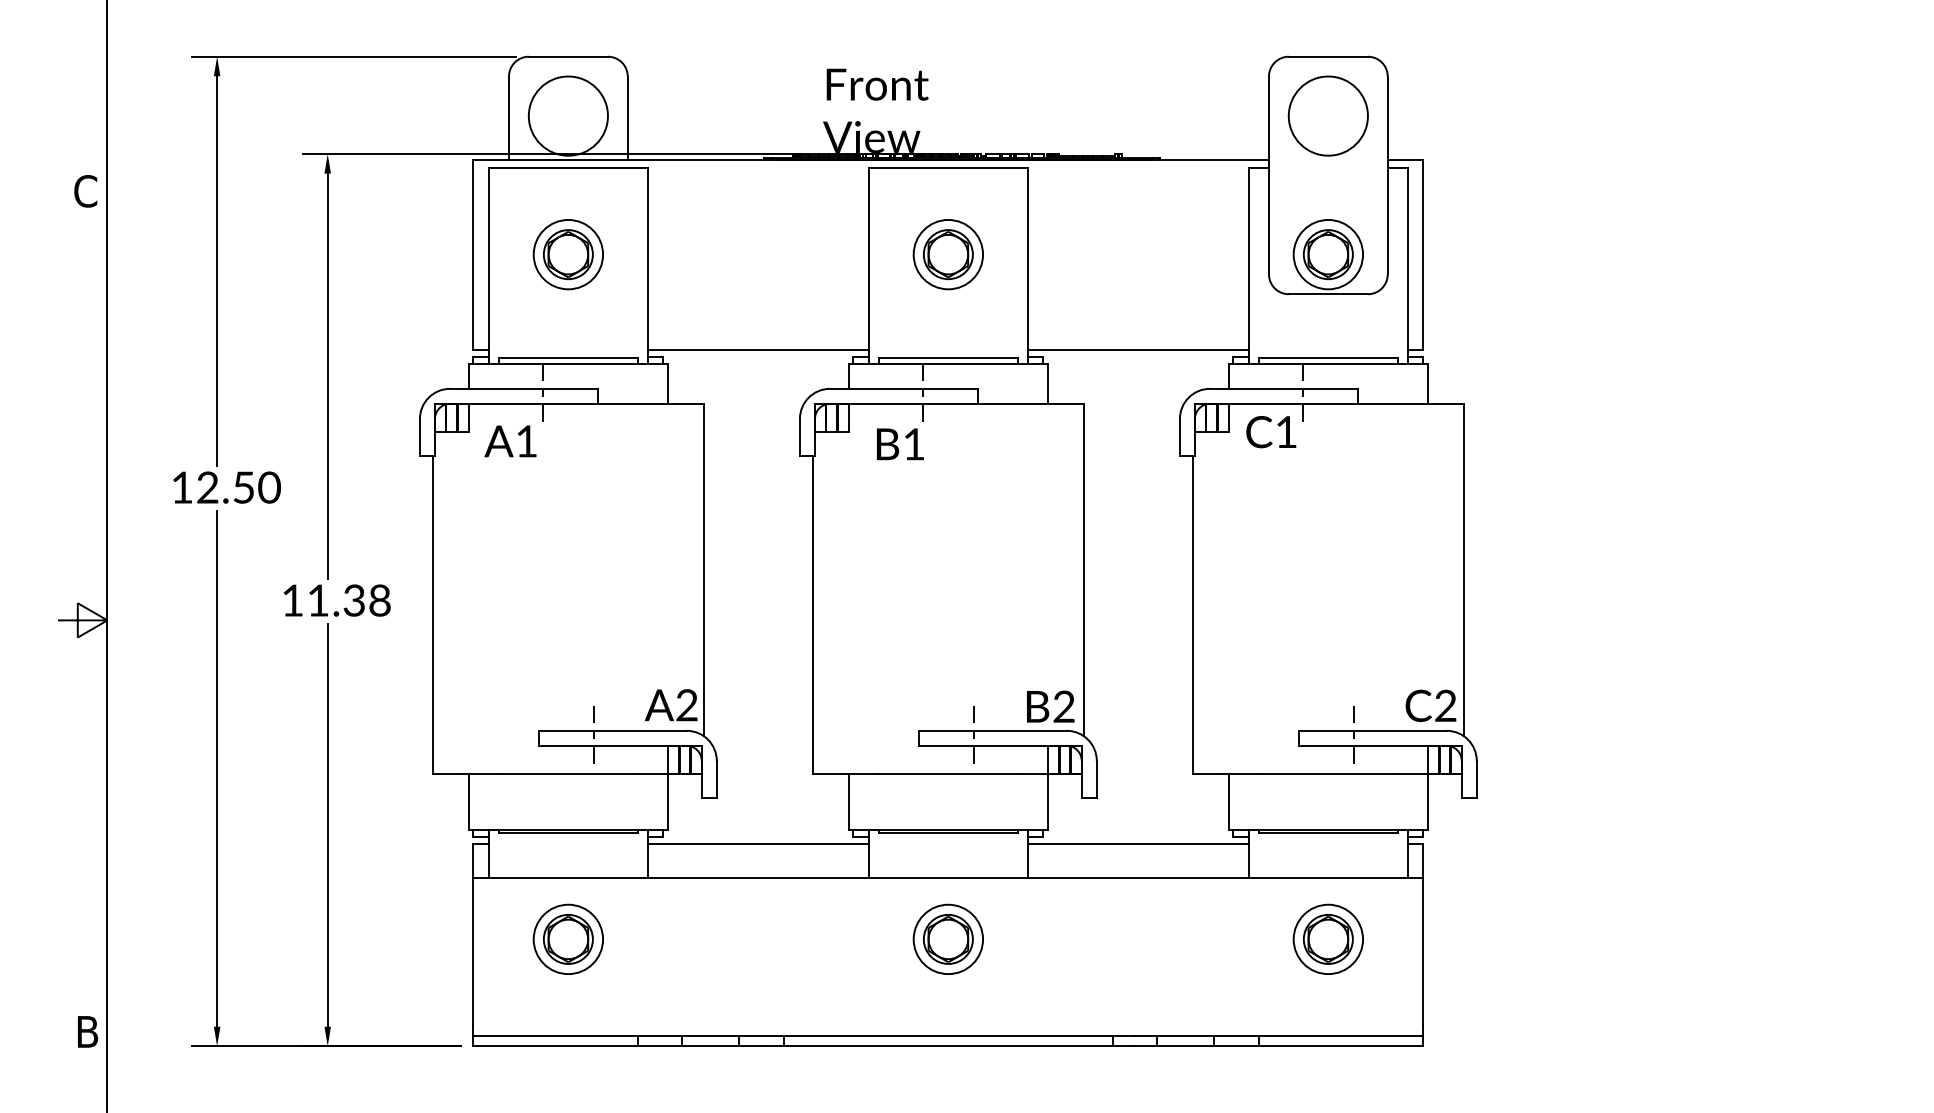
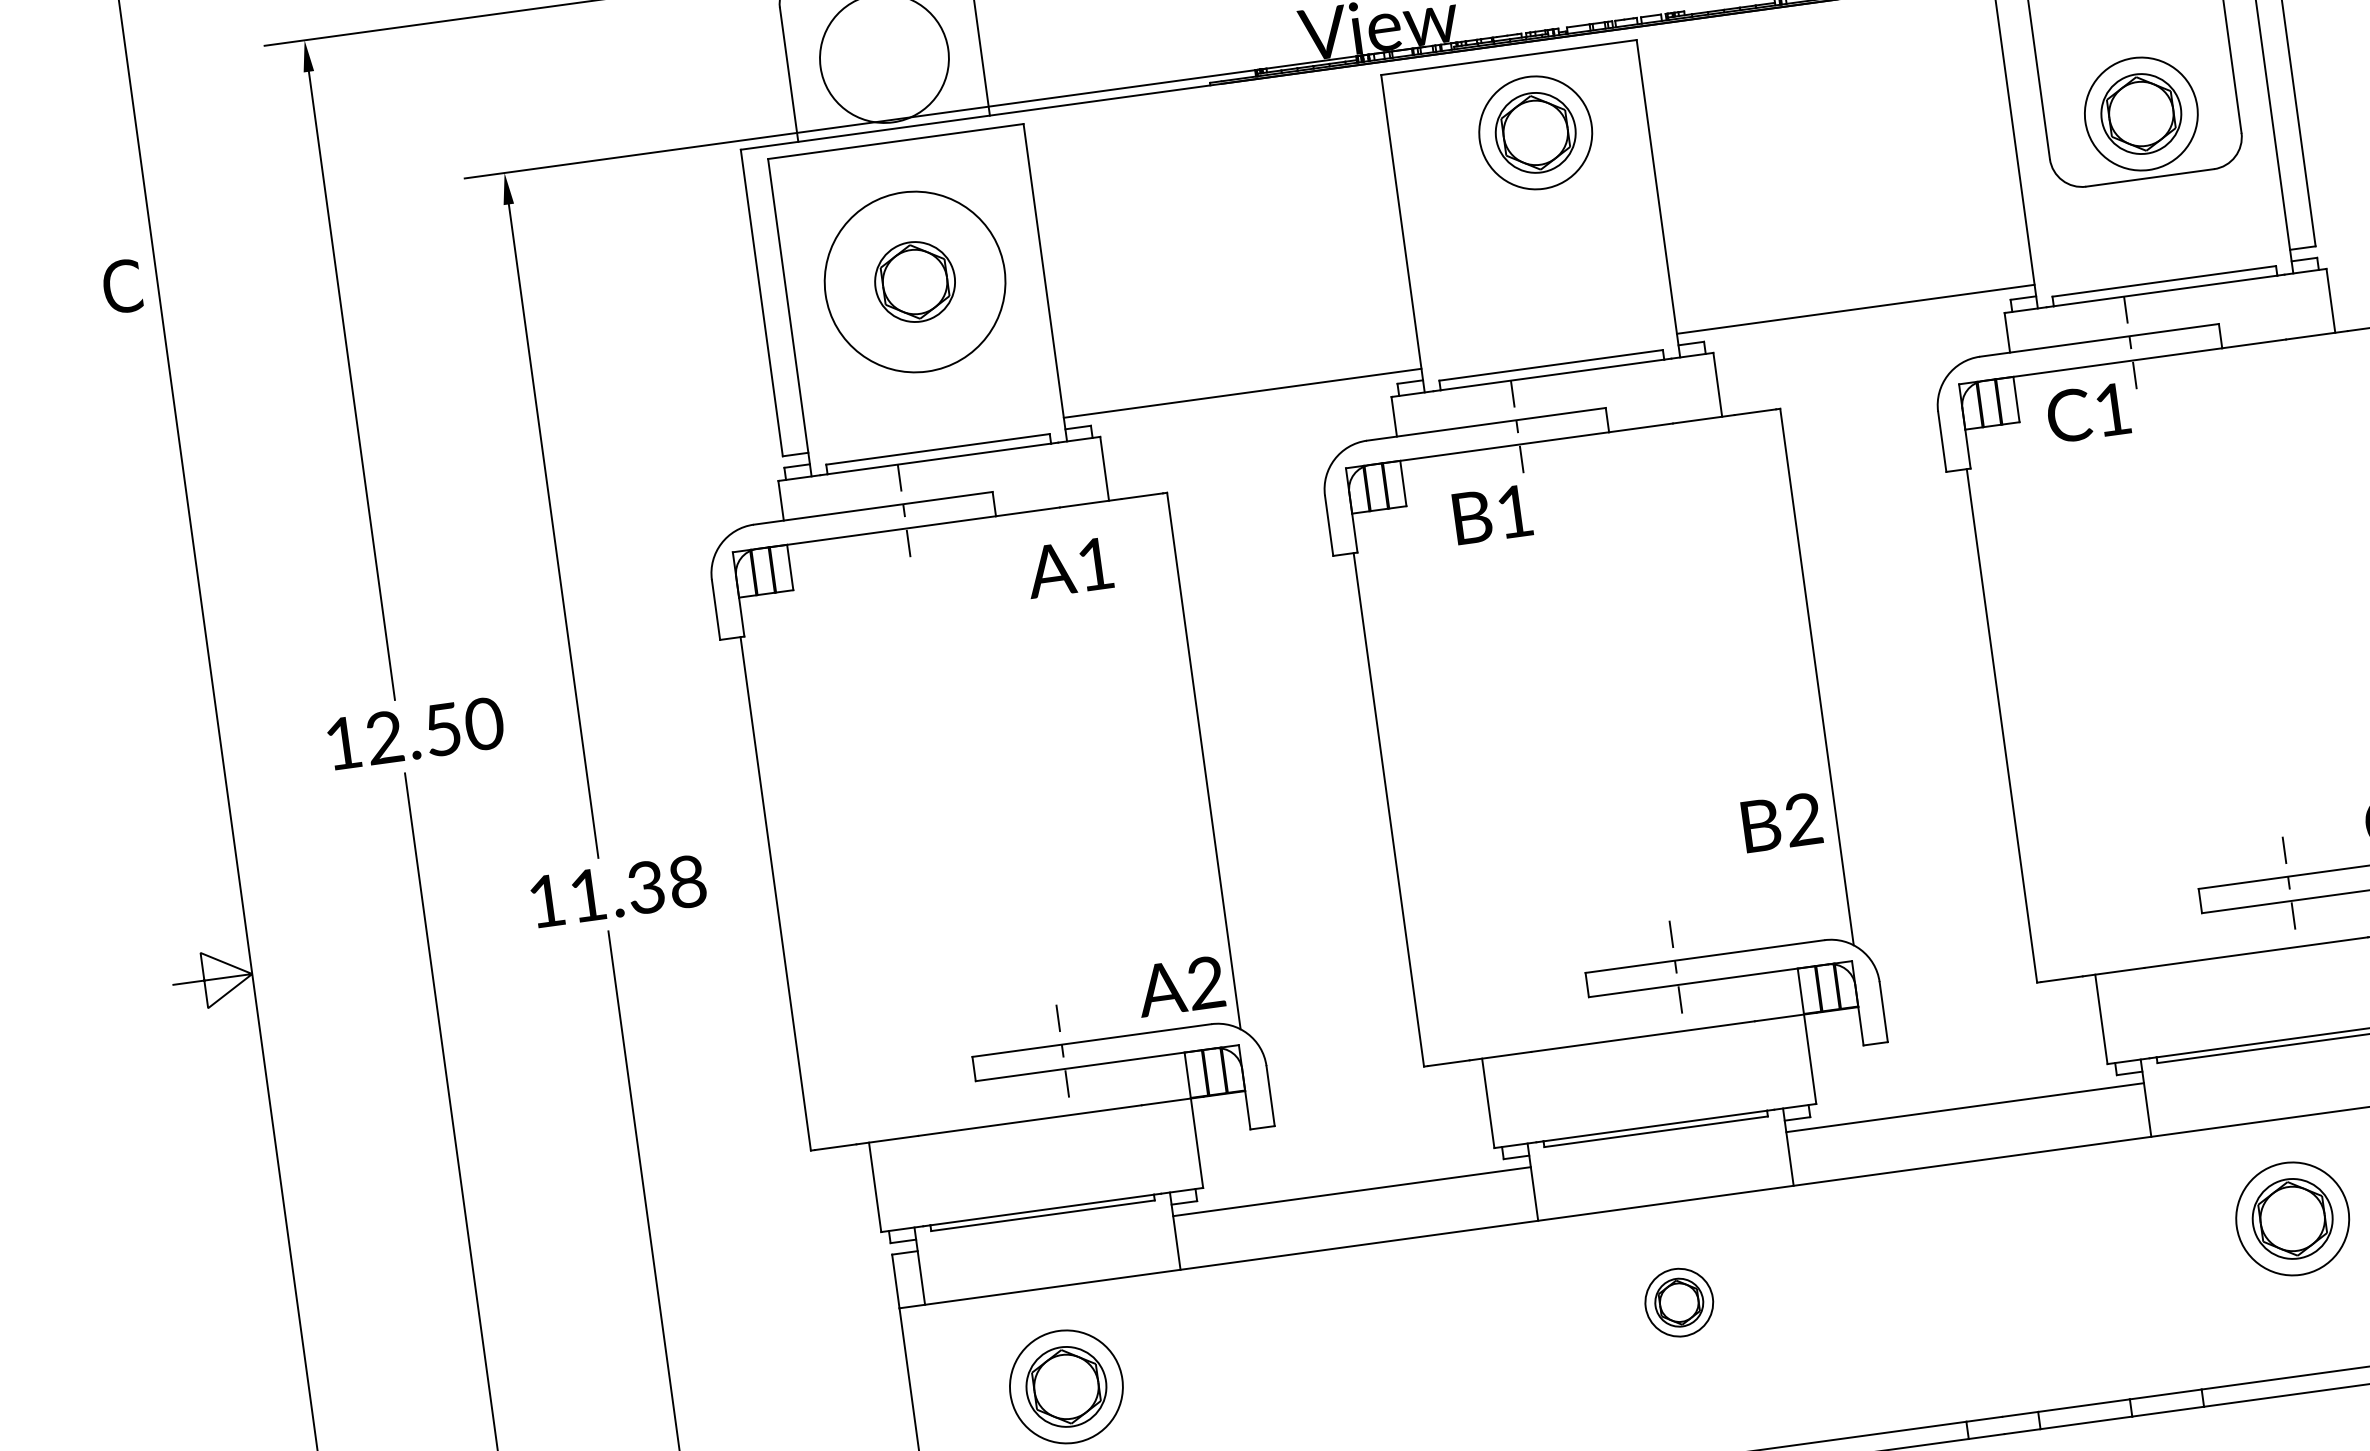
circle: (568, 254) -> (915, 281), size x1.6
part: (947, 254) -> (1534, 132), moved
text: (510, 441) -> (1069, 568), moved
text: (1050, 706) -> (1781, 822), moved
part: (947, 938) -> (1677, 1301), size x0.6

